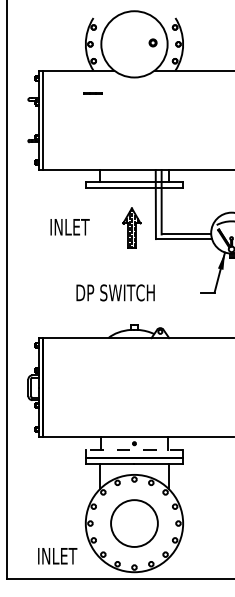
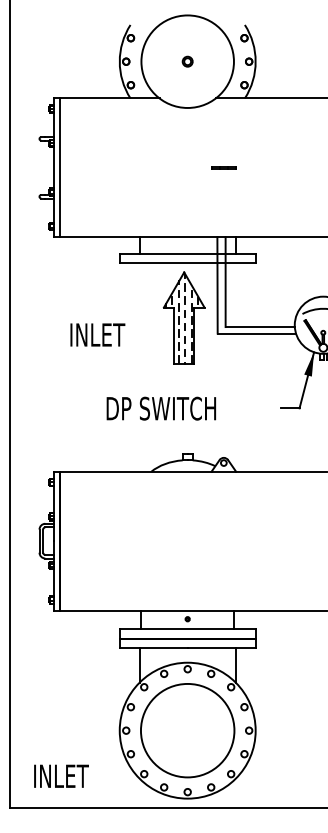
part: (152, 42) -> (187, 61), moved
line: (92, 93) -> (223, 167), moved
text: (69, 226) -> (97, 334), moved
part: (131, 227) -> (183, 317), size x1.67
line: (134, 450) -> (187, 628), dashed -> solid
circle: (134, 523) -> (187, 730), size x1.43
text: (57, 555) -> (61, 775), moved

